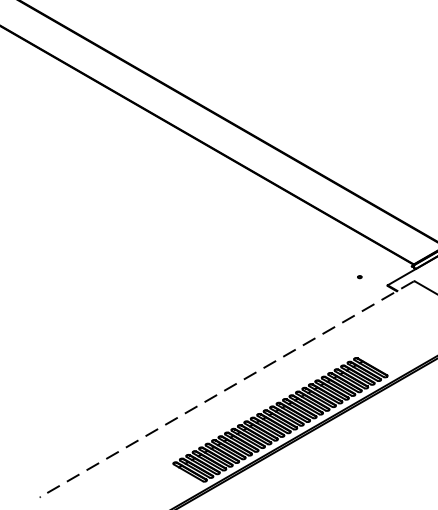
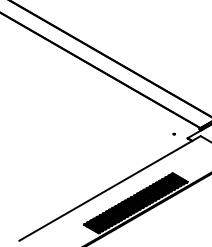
line: (226, 389) -> (109, 188), dashed -> solid

